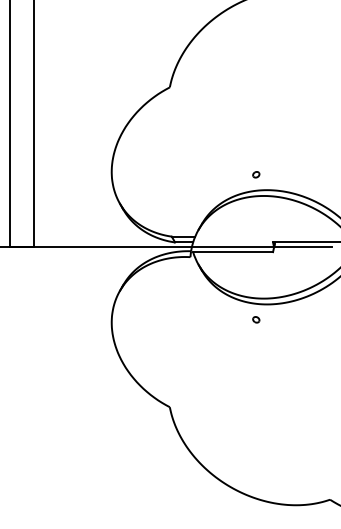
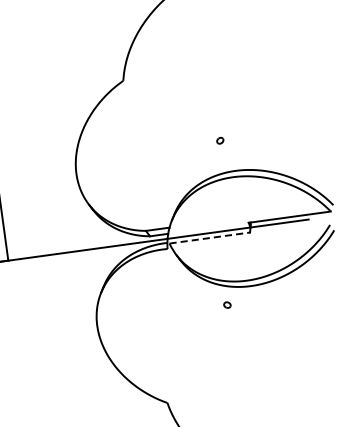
part: (256, 174) -> (220, 140), moved
line: (233, 252) -> (210, 238), solid -> dashed
part: (256, 319) -> (227, 304), moved

